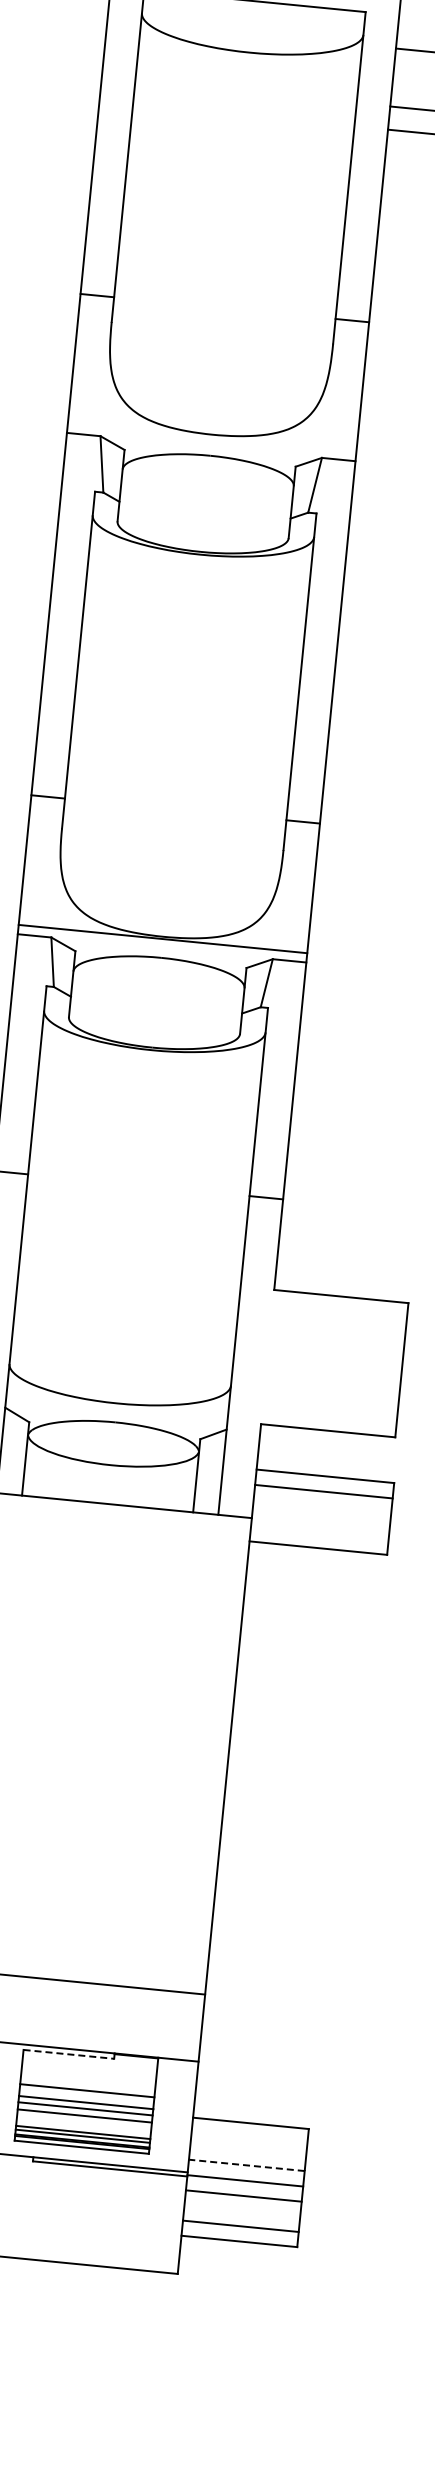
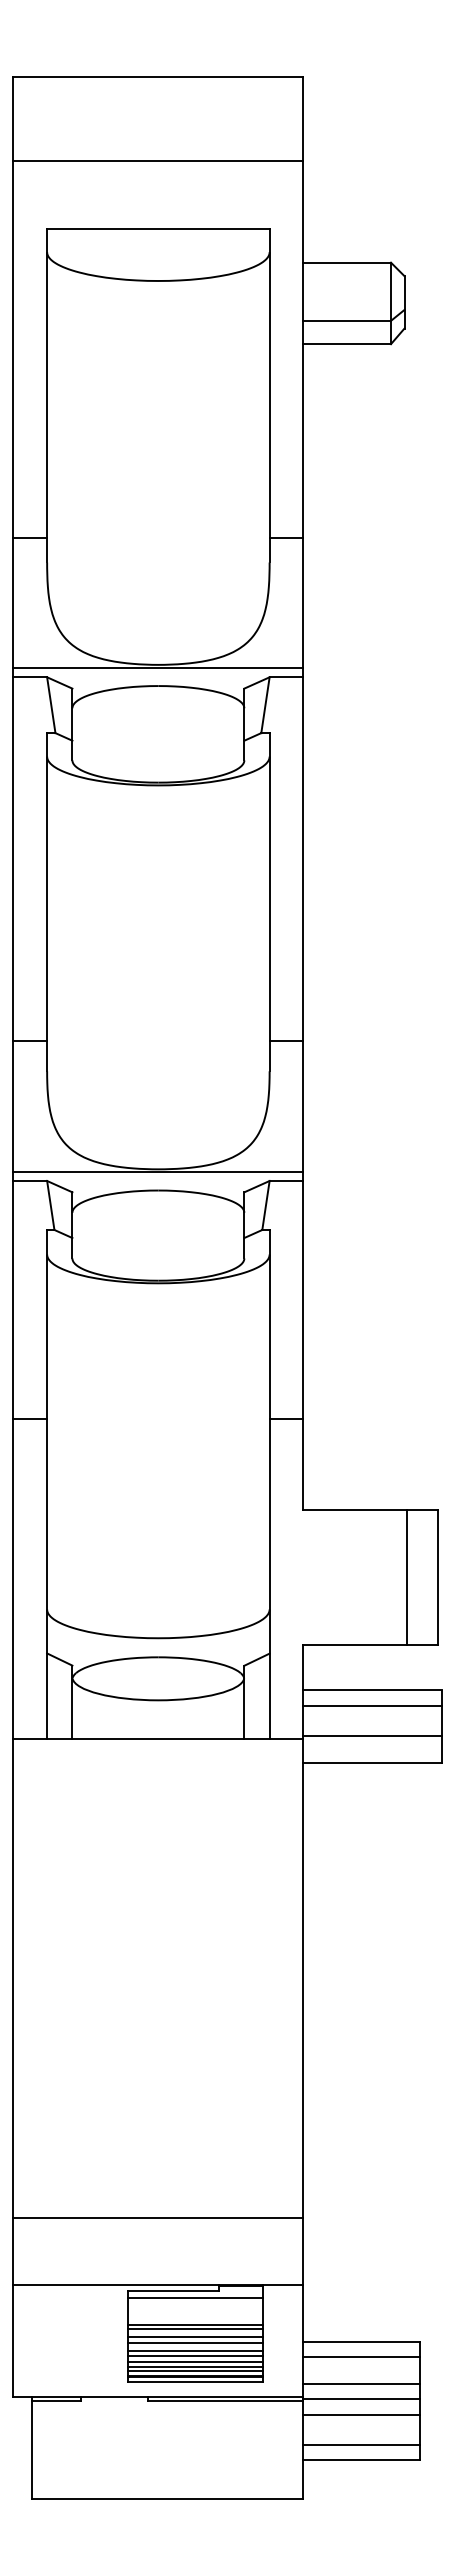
line: (212, 437) -> (158, 667), added
line: (370, 1367) -> (406, 1577), added
line: (321, 1521) -> (372, 1735), added
line: (68, 2054) -> (173, 2290), dashed -> solid
line: (89, 2064) -> (195, 2298), added
line: (86, 2095) -> (195, 2329), added
line: (84, 2121) -> (195, 2356), added
line: (83, 2126) -> (195, 2361), added
line: (249, 2139) -> (361, 2357), added
line: (246, 2164) -> (361, 2383), dashed -> solid

